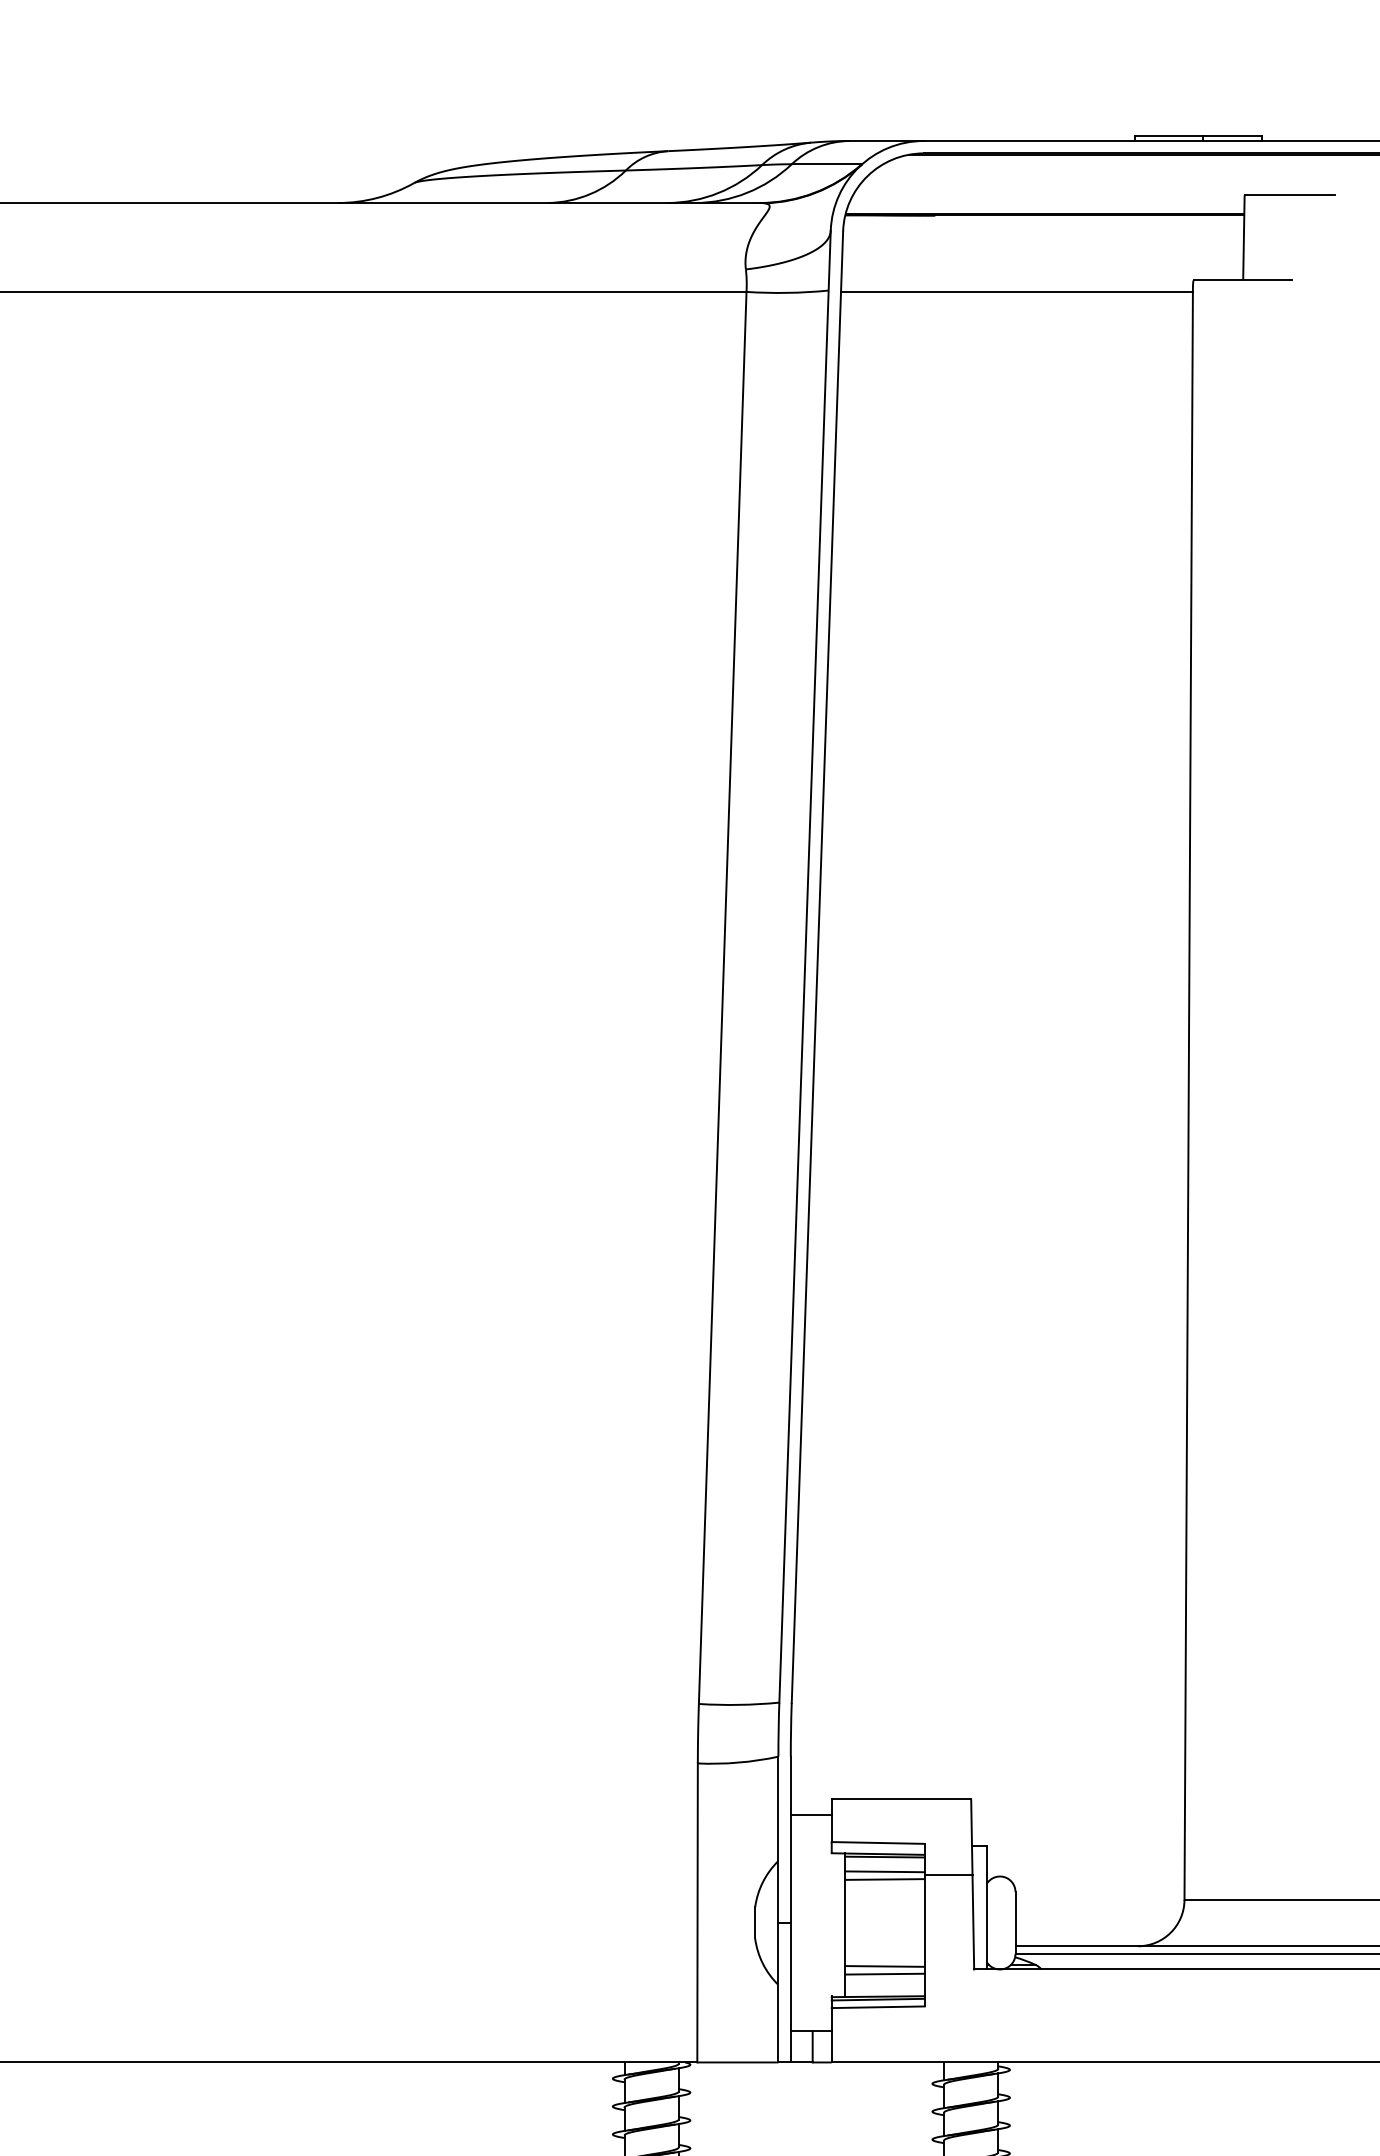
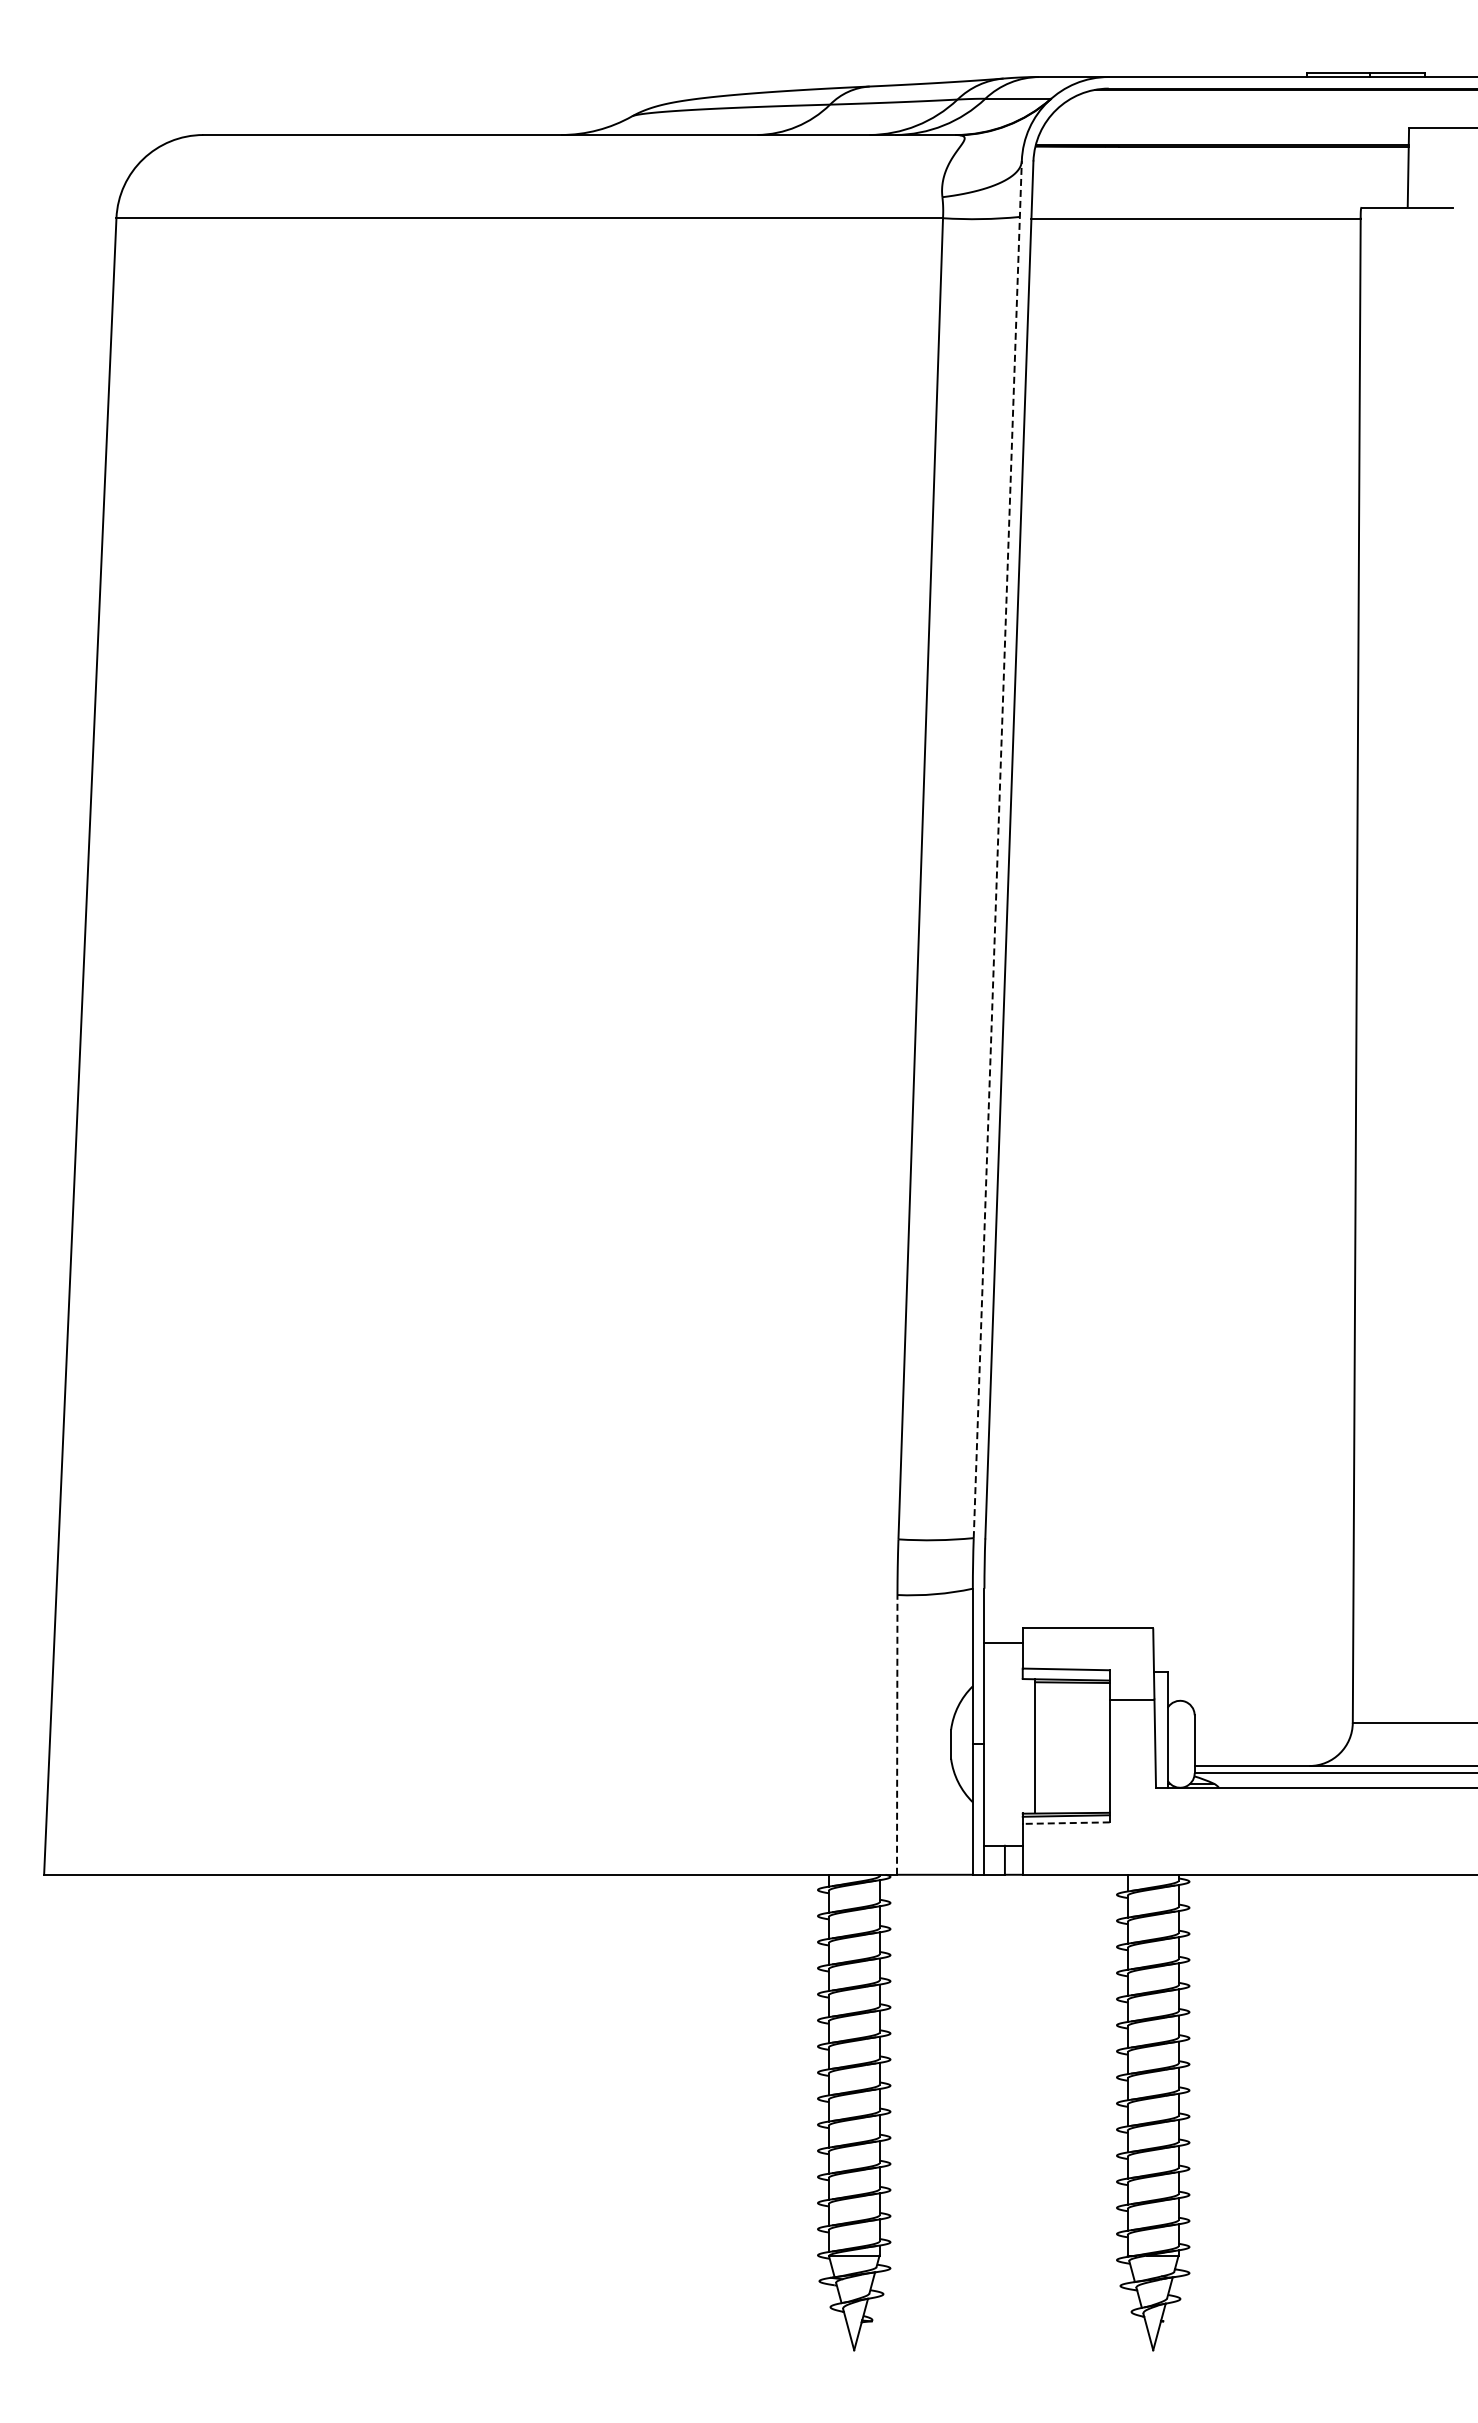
line: (804, 966) -> (997, 849), solid -> dashed
line: (884, 1871) -> (1072, 1696), removed
line: (884, 1879) -> (1072, 1703), removed
line: (697, 1912) -> (897, 1734), solid -> dashed
line: (884, 1965) -> (1072, 1784), removed
line: (884, 1973) -> (1072, 1791), removed
line: (878, 2007) -> (1066, 1823), solid -> dashed

